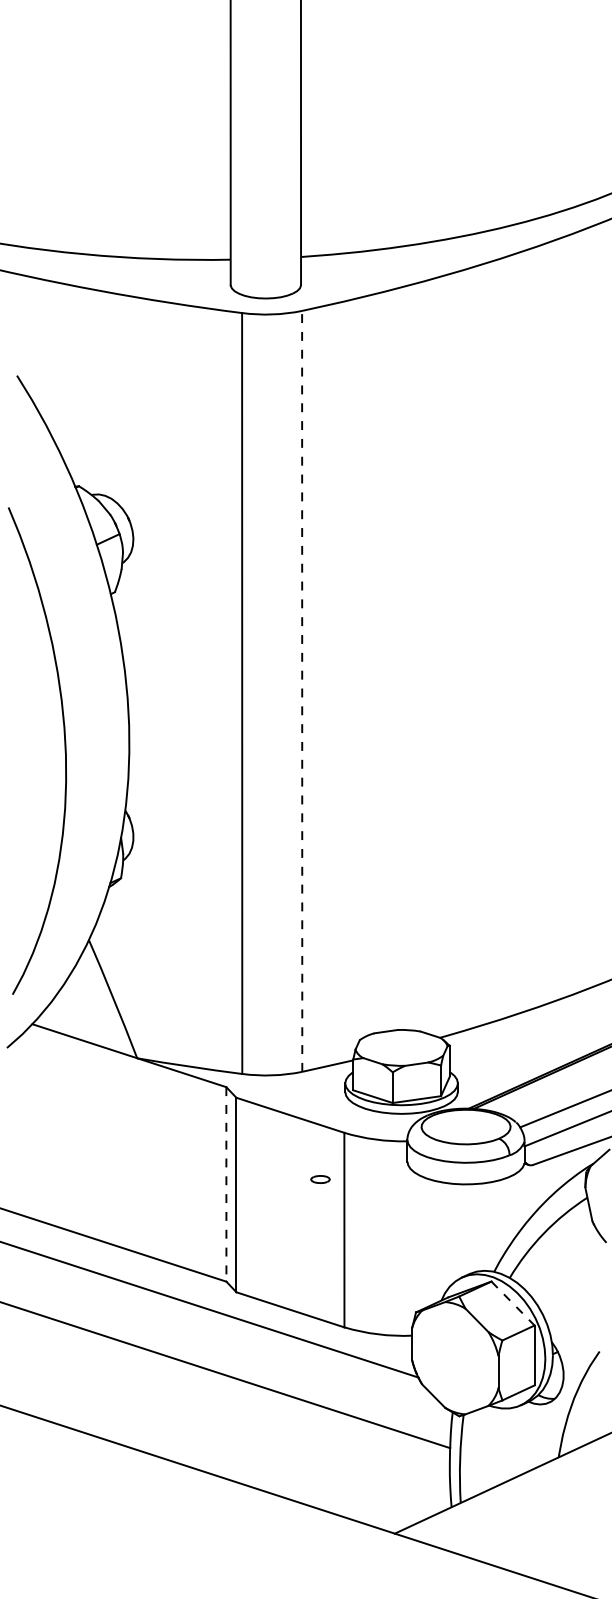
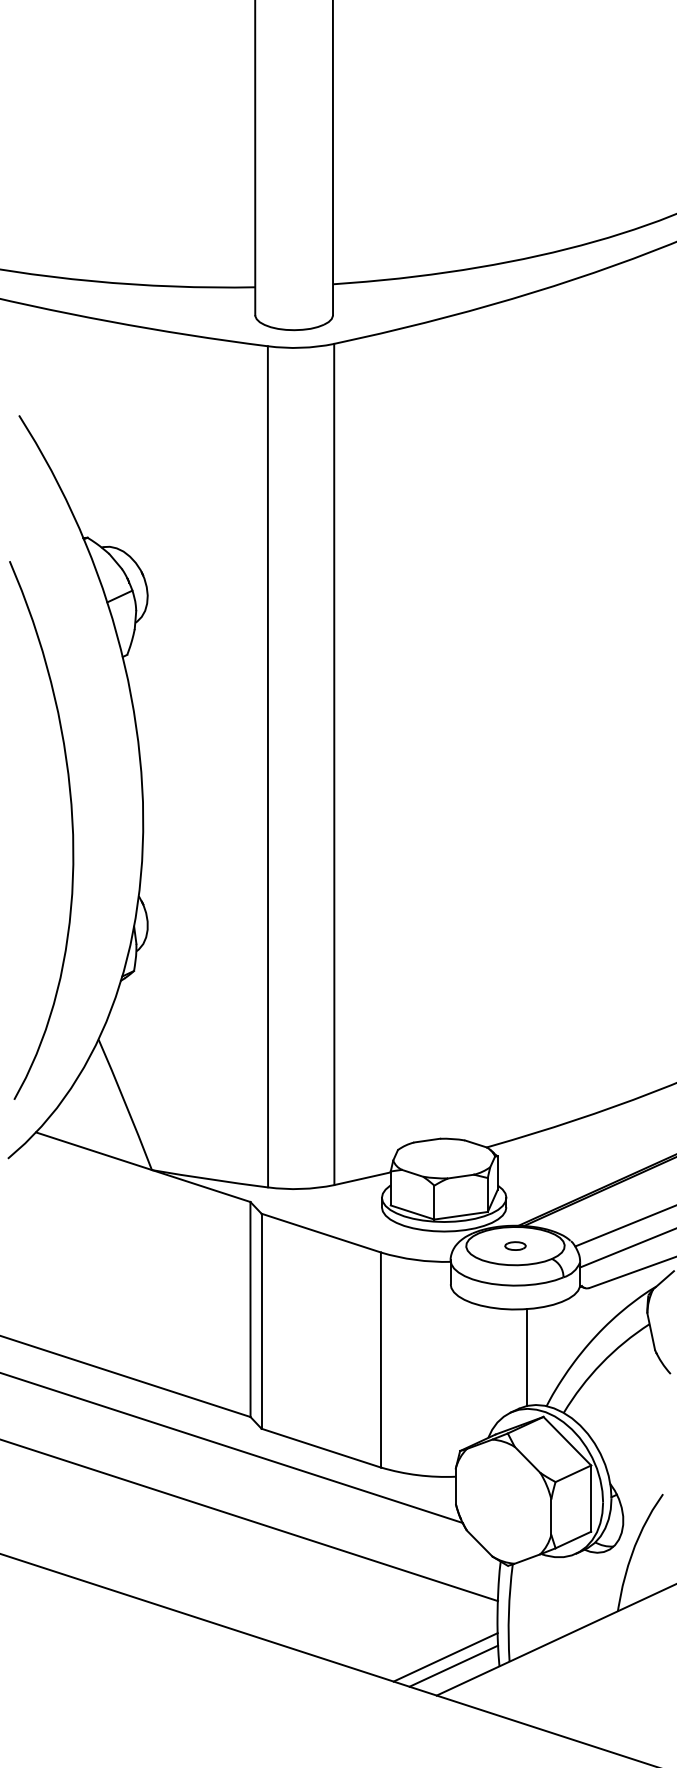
line: (302, 691) -> (334, 764), dashed -> solid
part: (320, 1178) -> (515, 1245), moved
line: (226, 1184) -> (250, 1309), dashed -> solid
line: (476, 1227) -> (527, 1357), added
line: (513, 1303) -> (567, 1441), dashed -> solid
line: (402, 1499) -> (445, 1657), added
line: (410, 1506) -> (453, 1665), added

